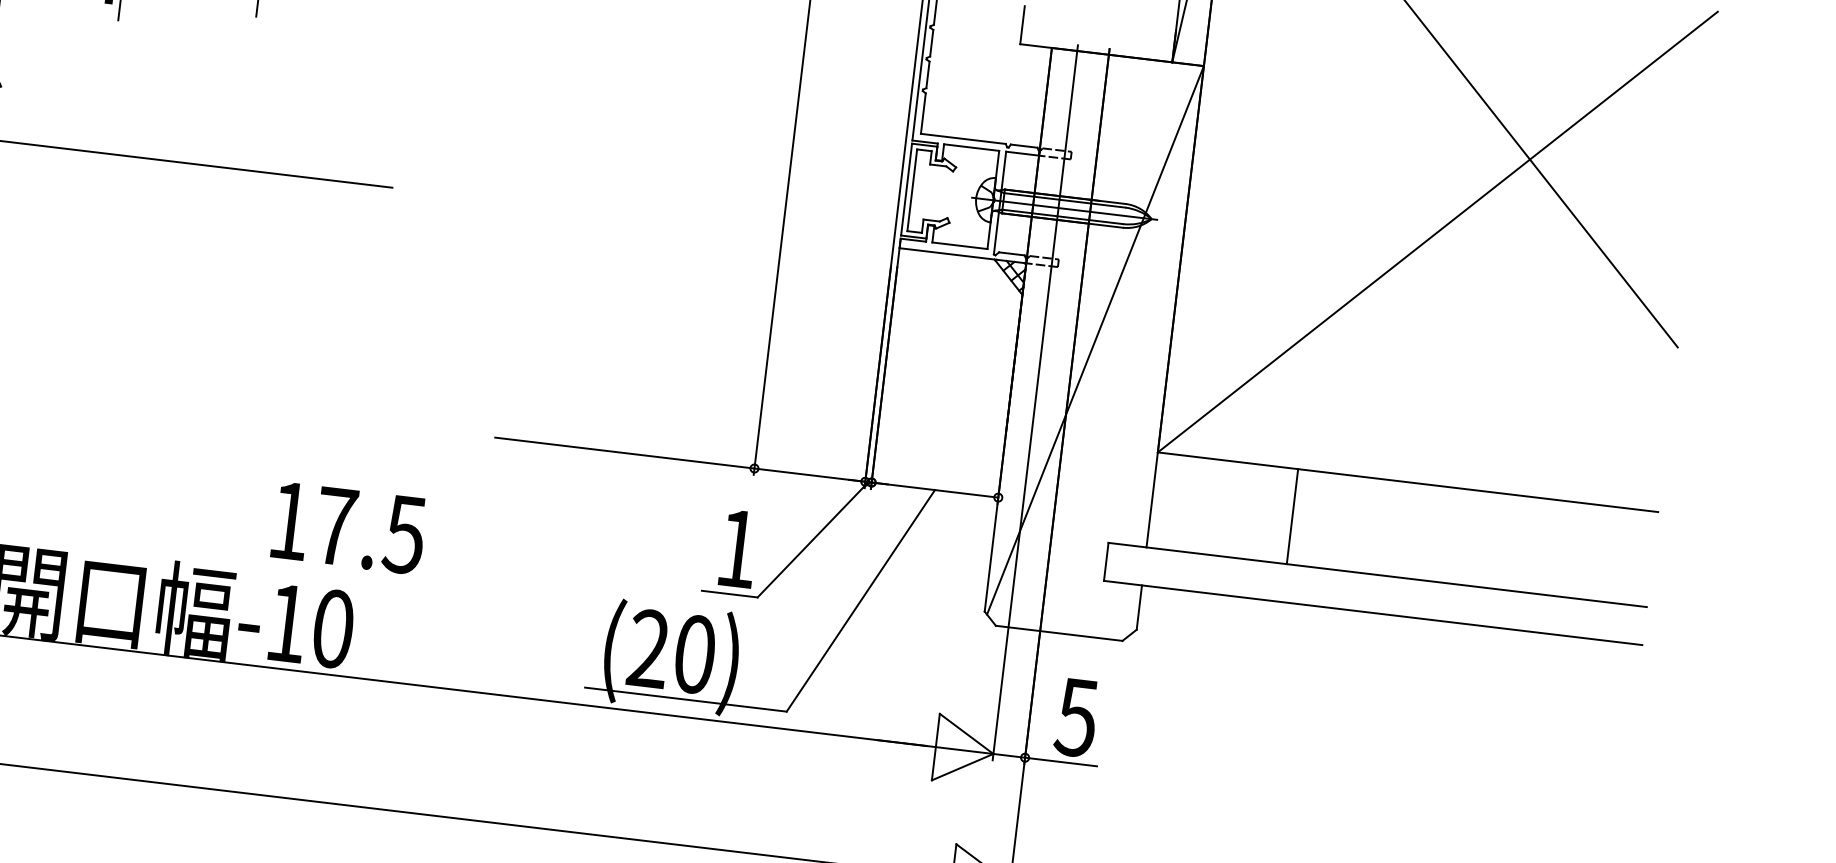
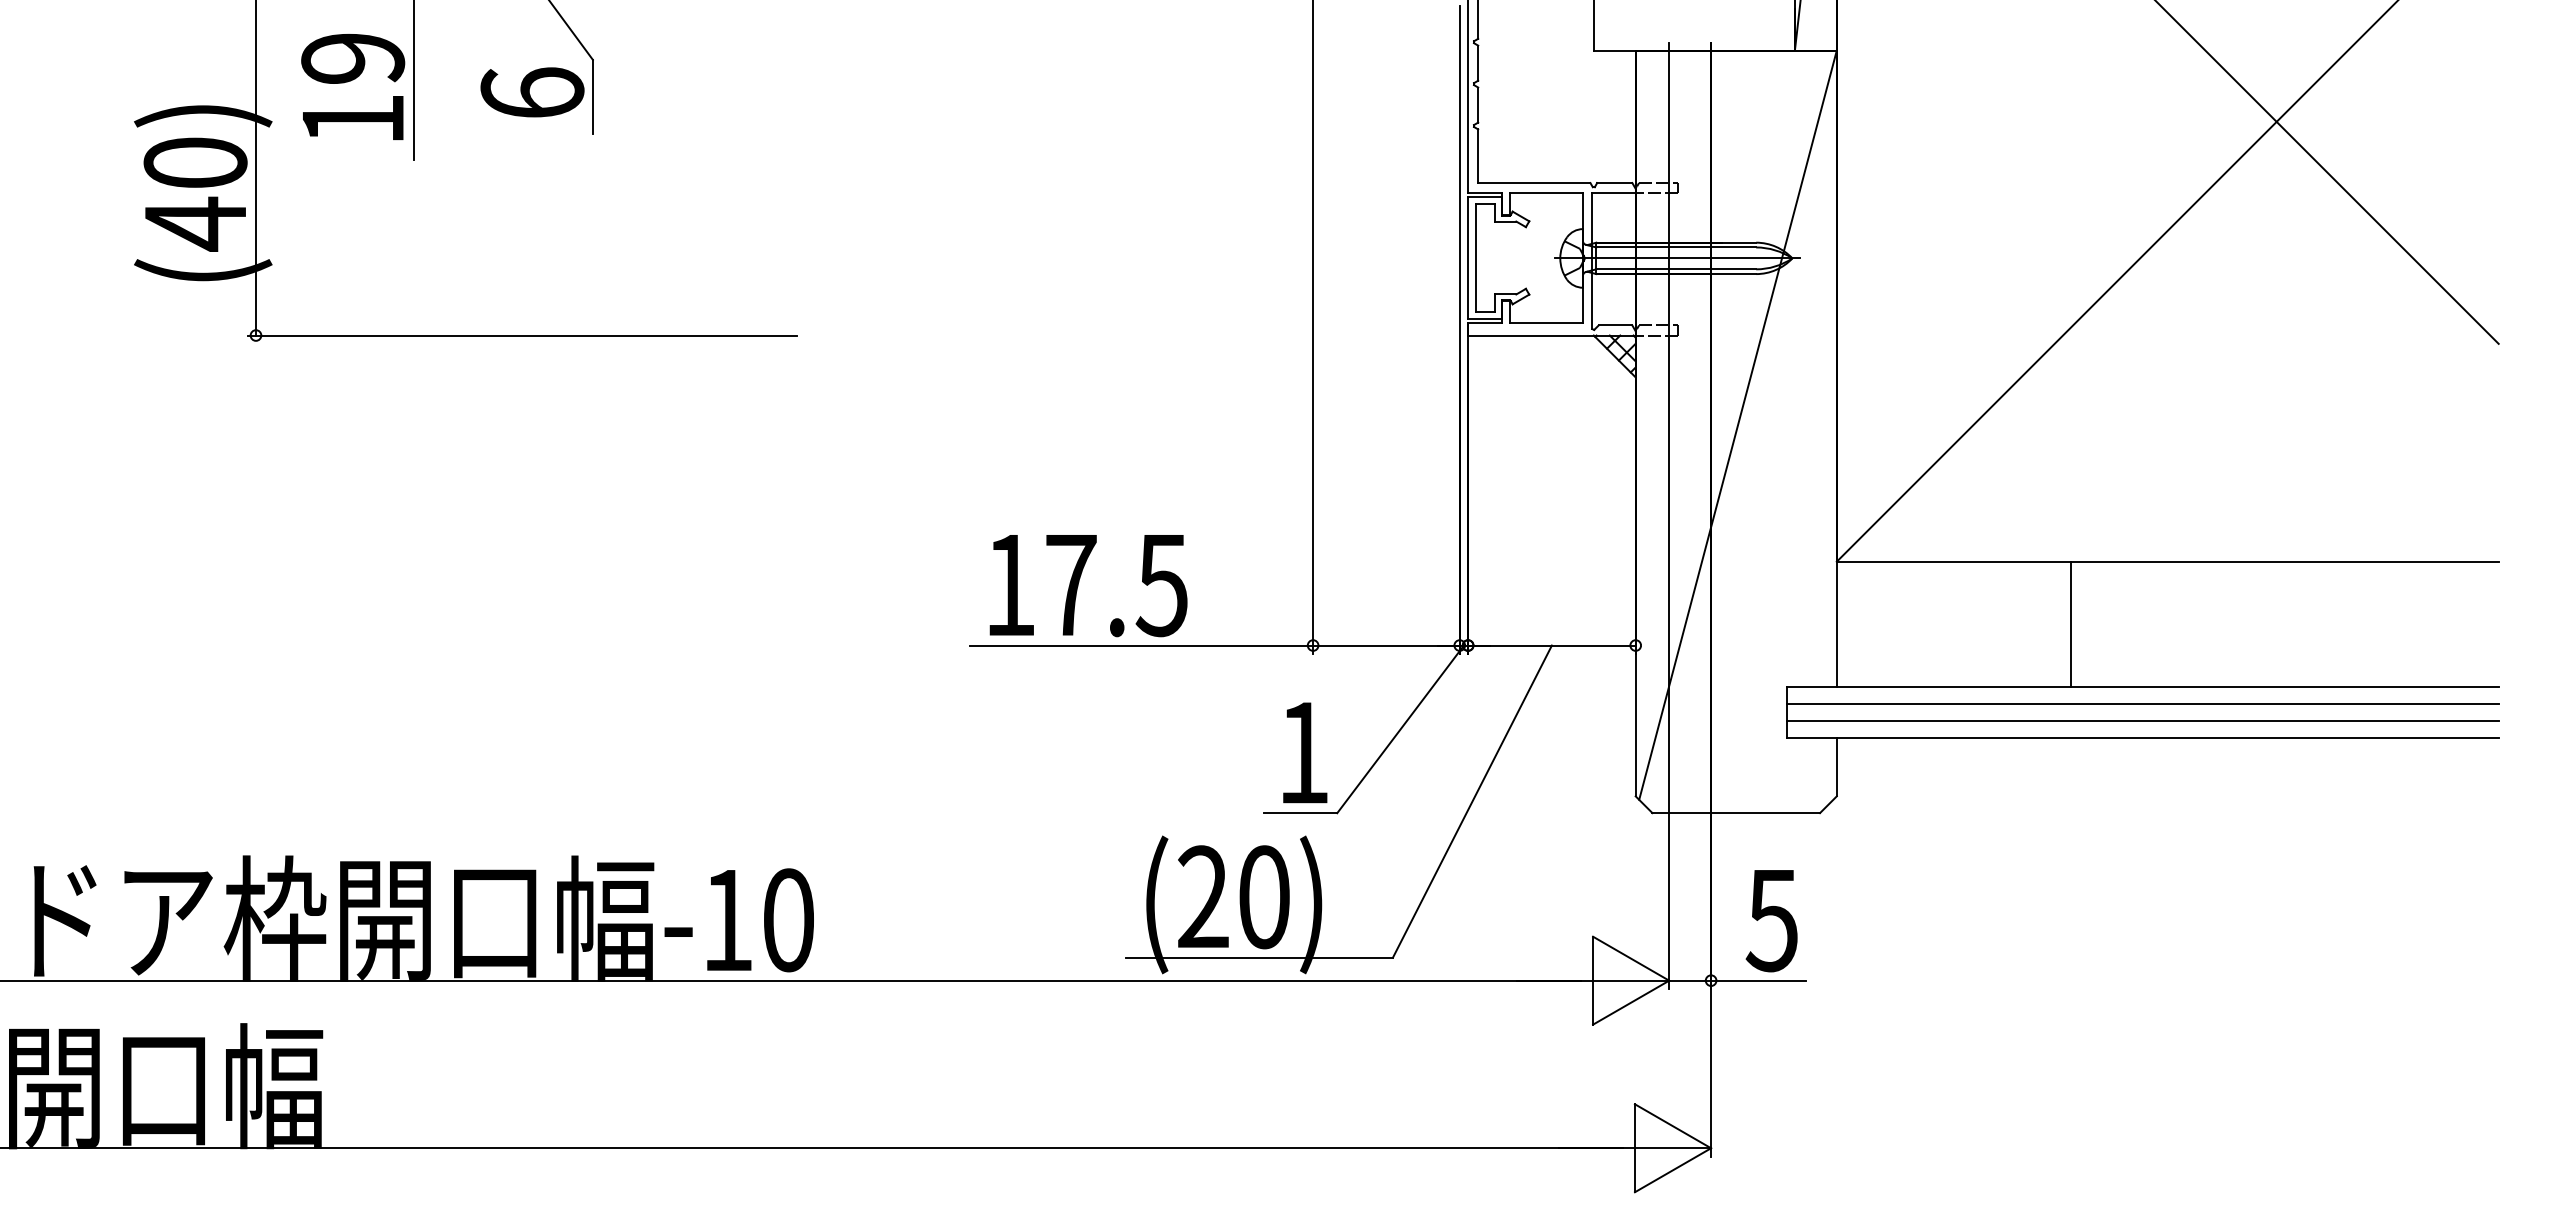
line: (1292, 516) -> (2071, 624), moved
text: (348, 529) -> (1088, 586), moved
line: (1376, 587) -> (2142, 704), added
line: (1374, 599) -> (2142, 720), added

